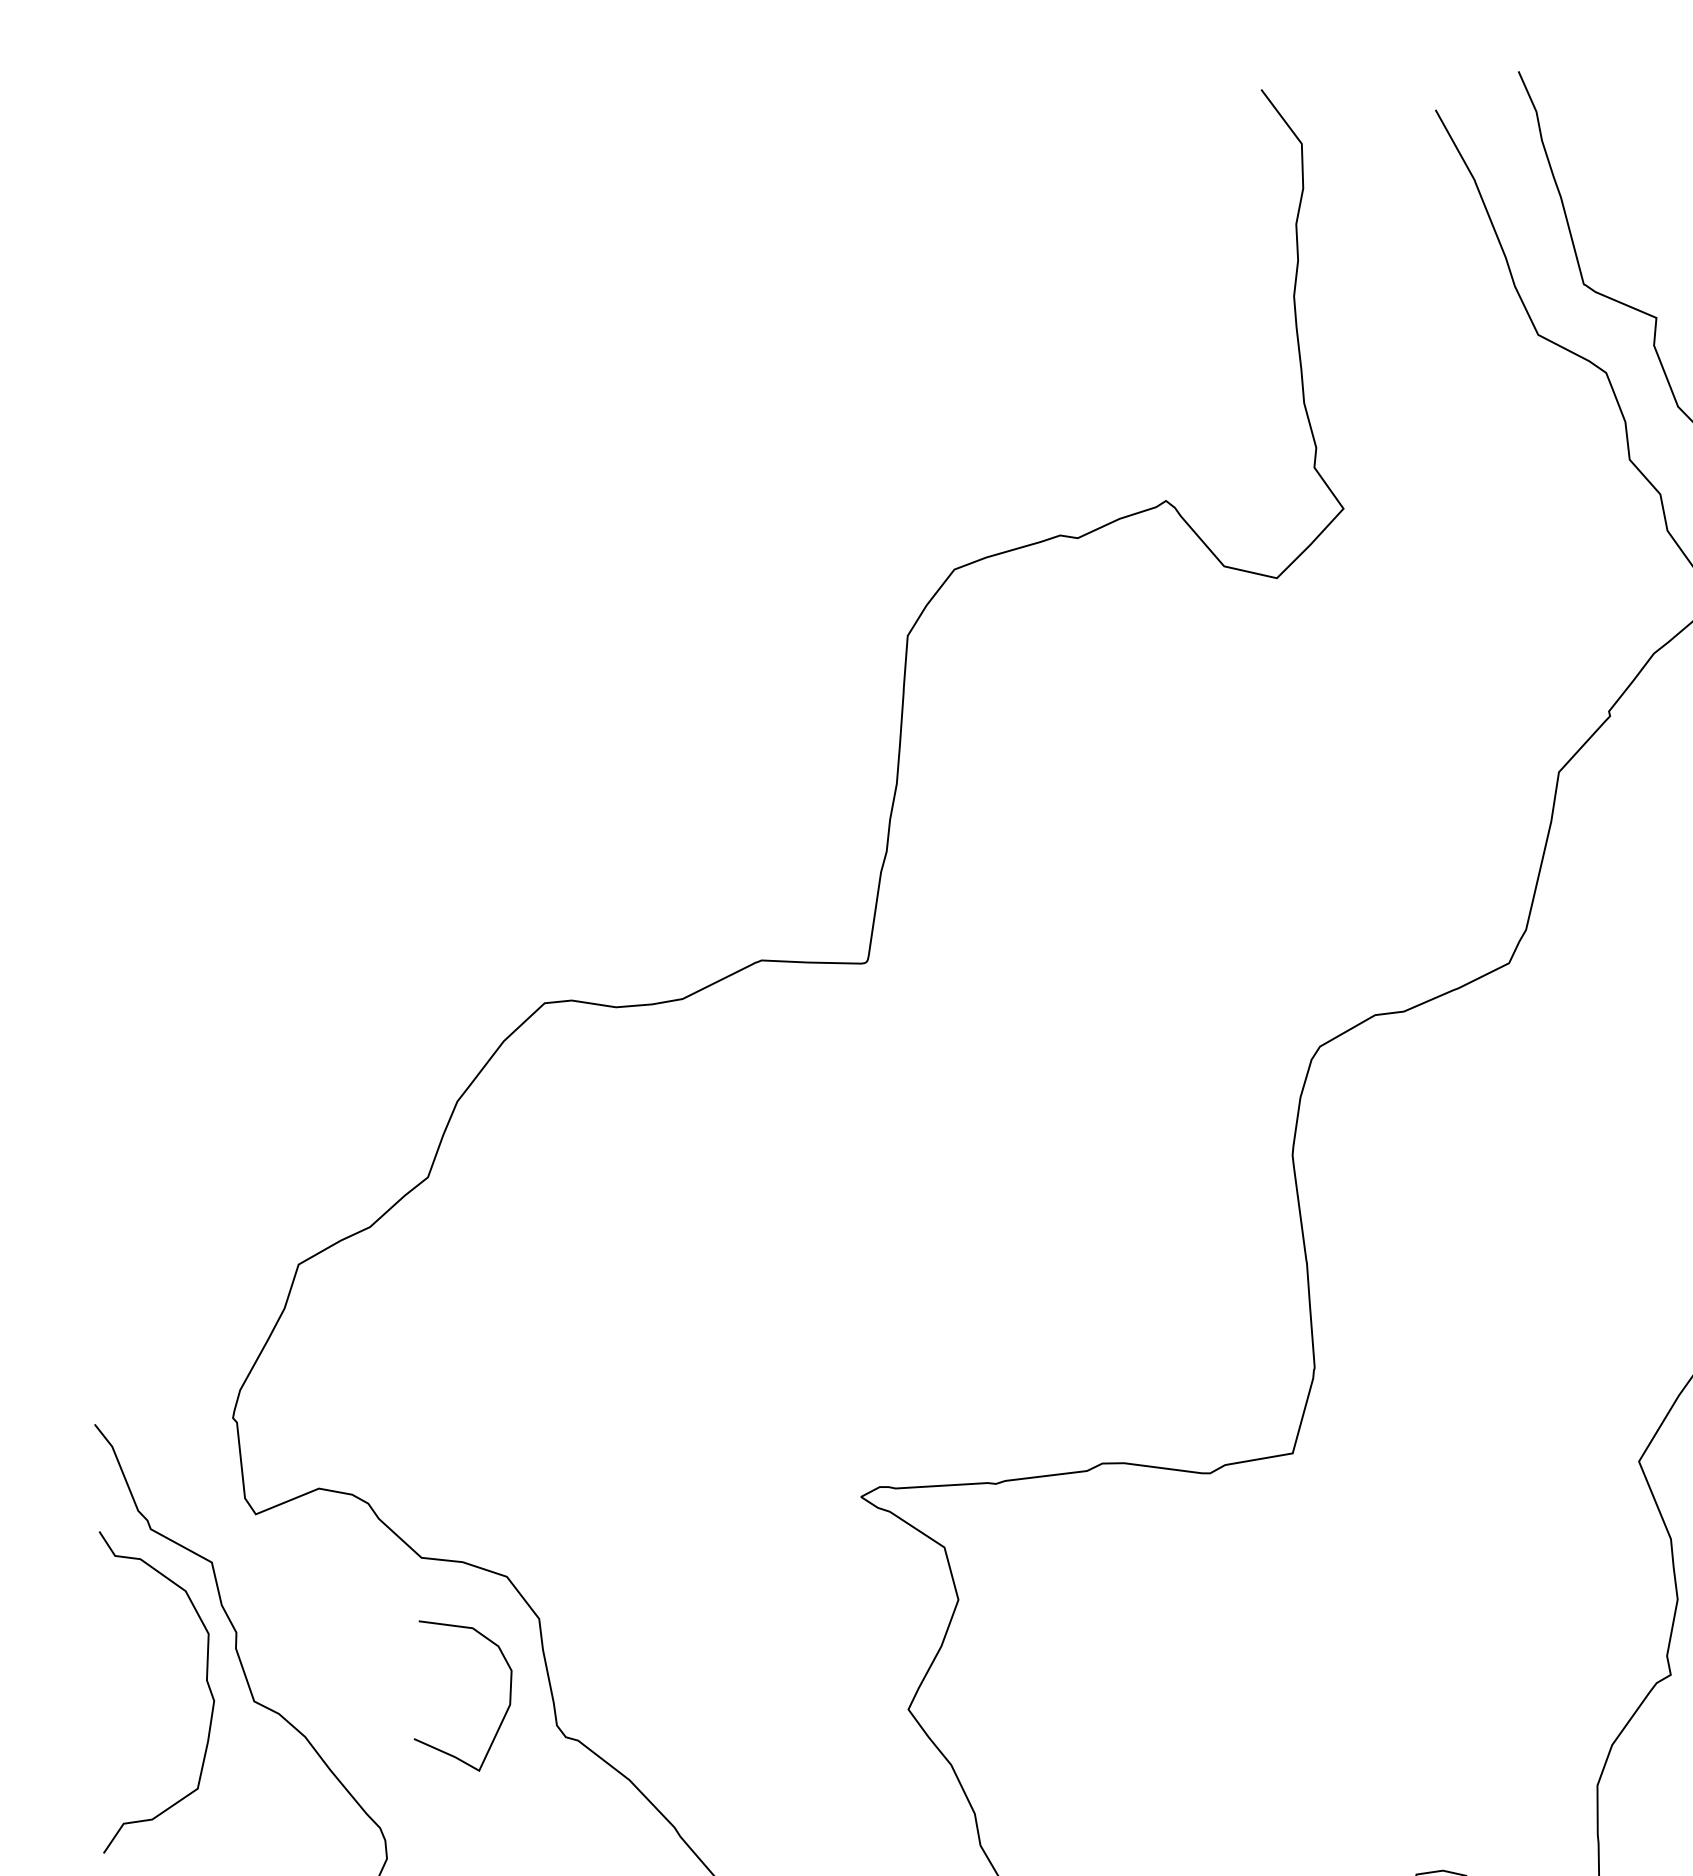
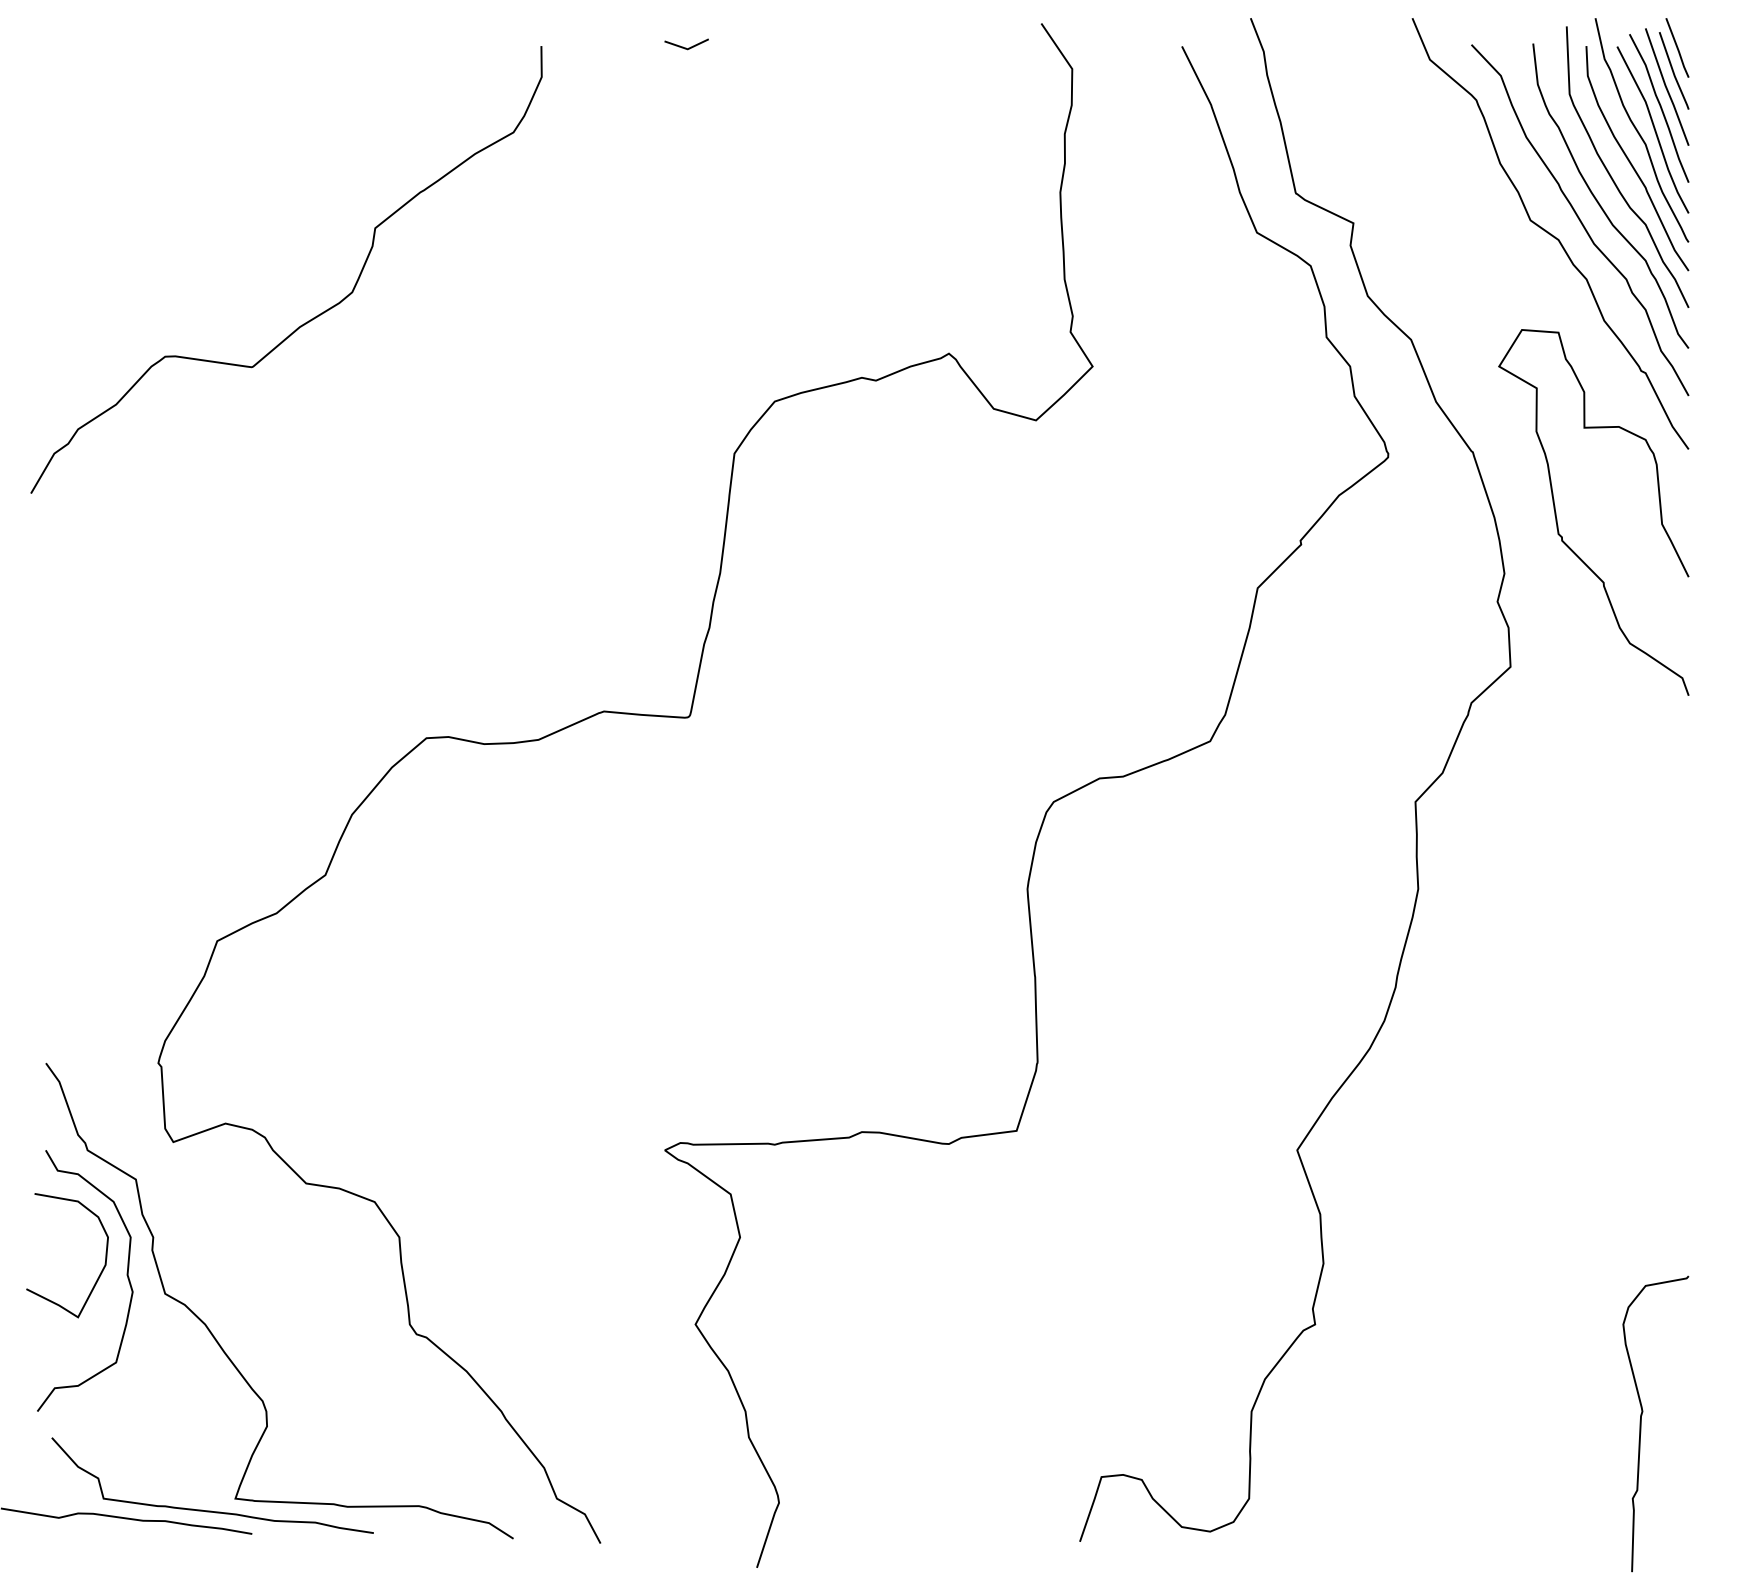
line: (826, 138) -> (686, 47), added
curve: (385, 489) -> (316, 315), added
curve: (504, 1714) -> (100, 1272), moved

